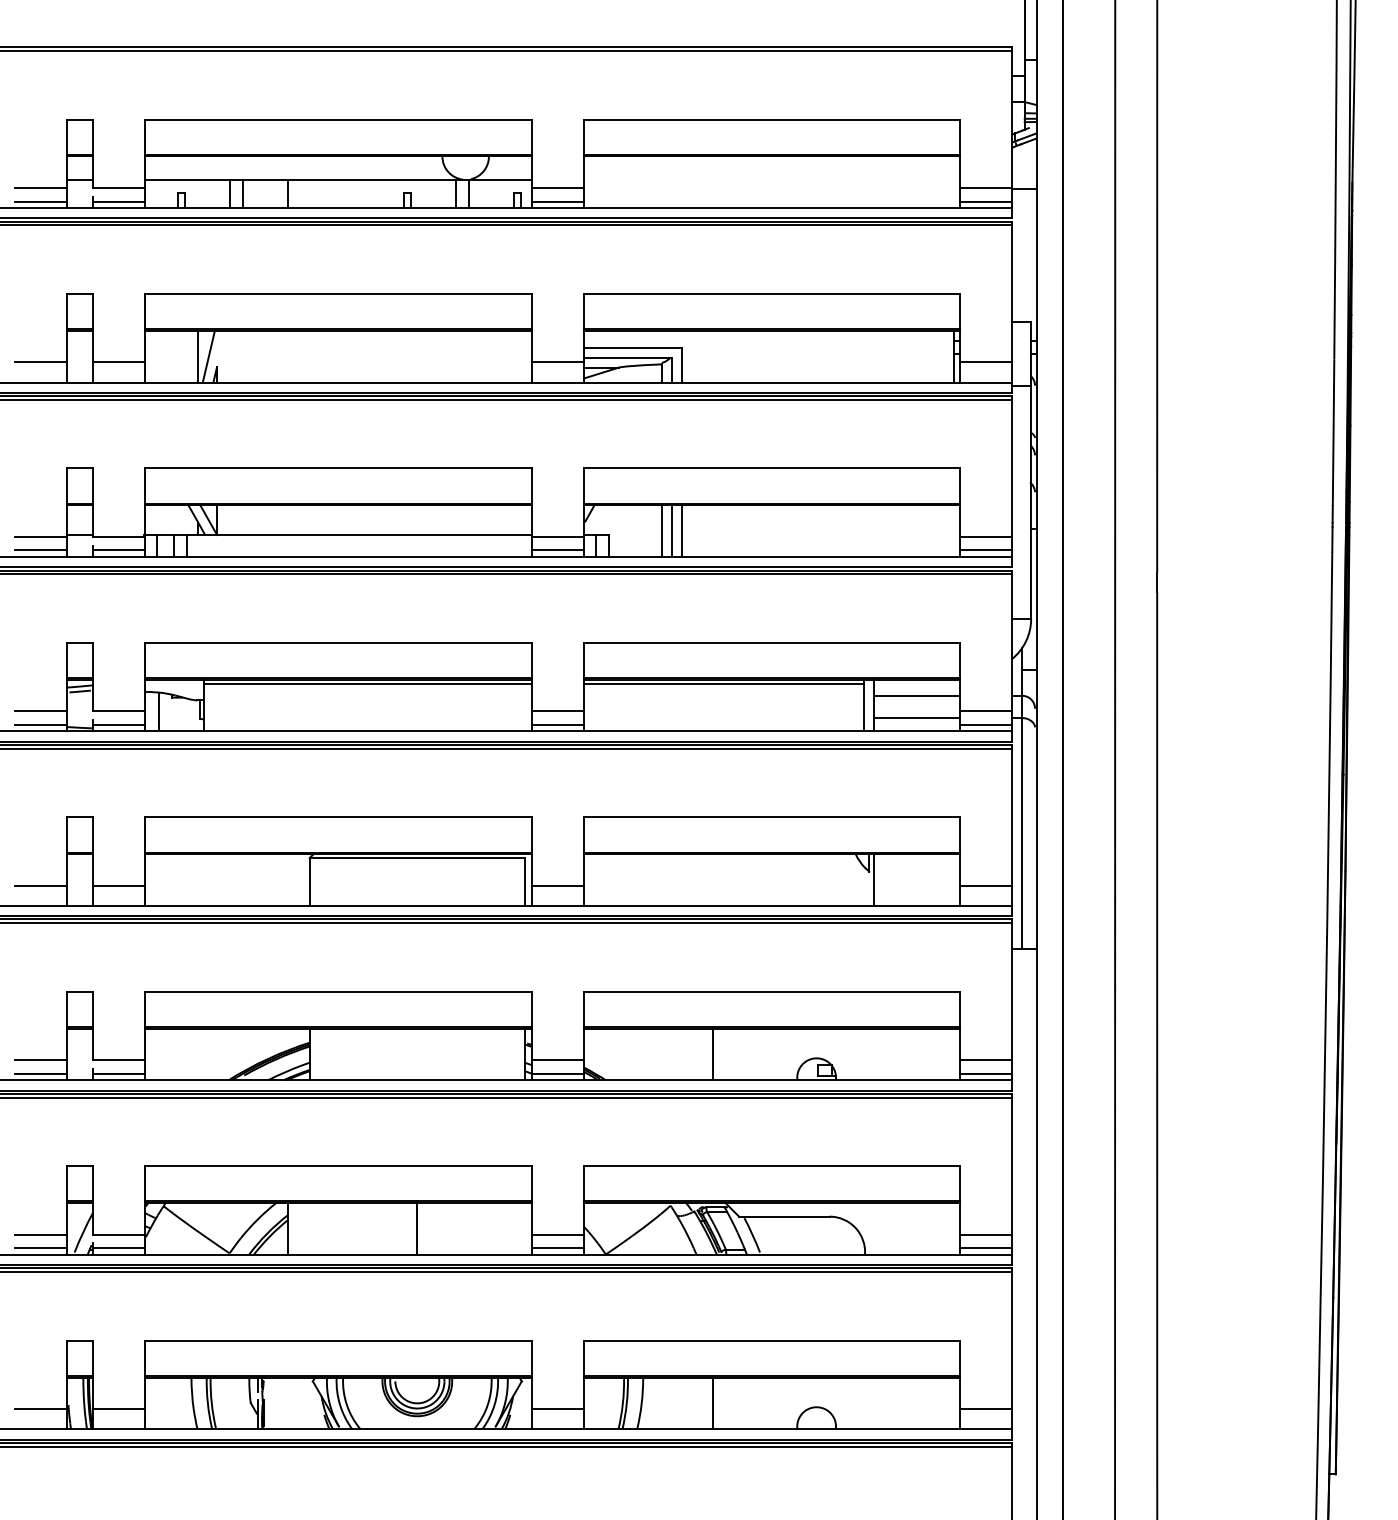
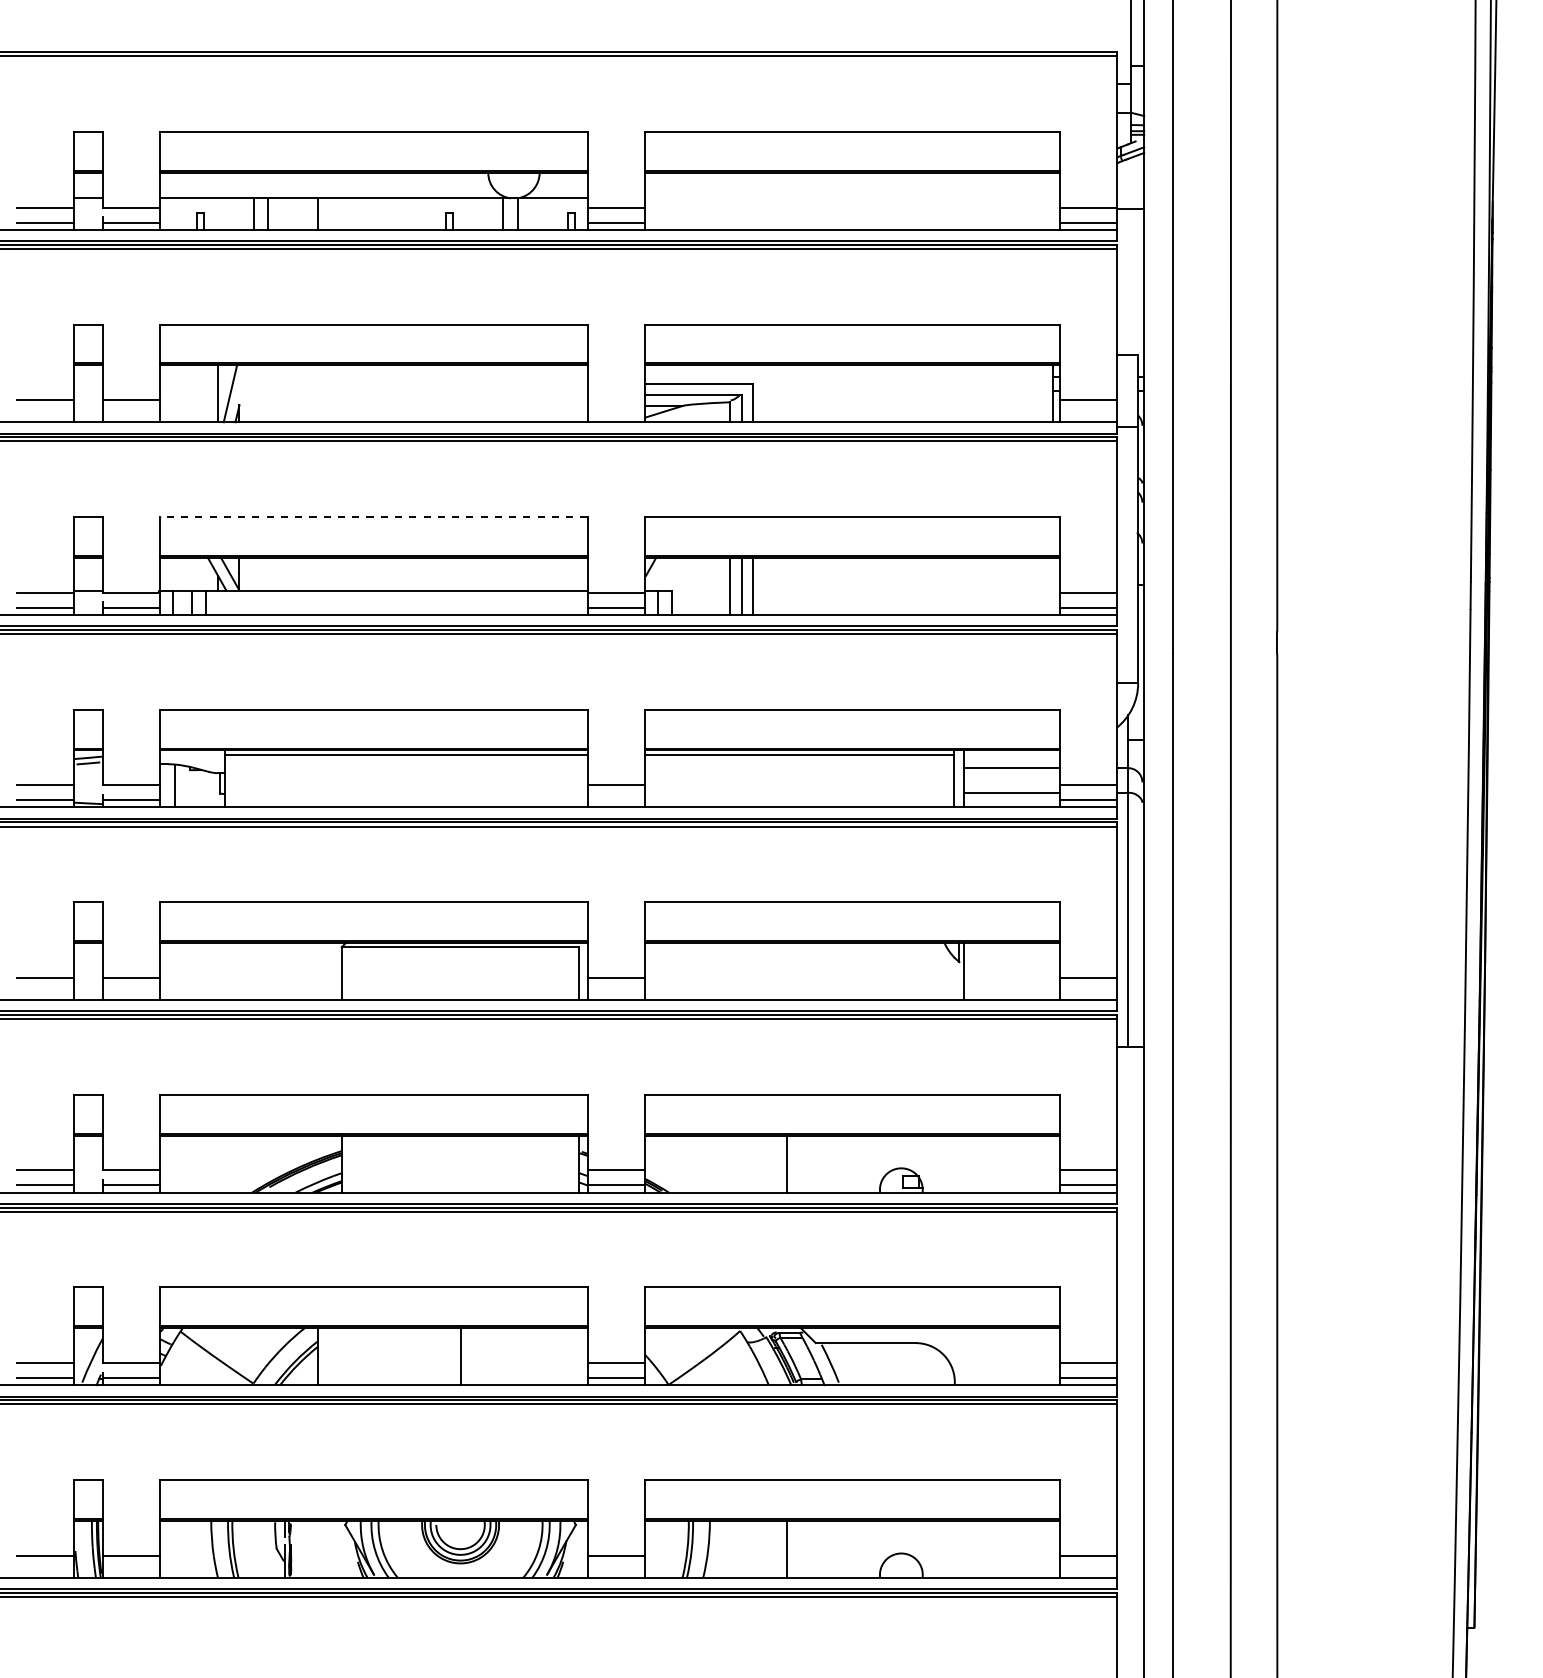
line: (557, 362) -> (615, 400), removed
line: (338, 468) -> (373, 517), solid -> dashed
line: (557, 725) -> (615, 800), removed

